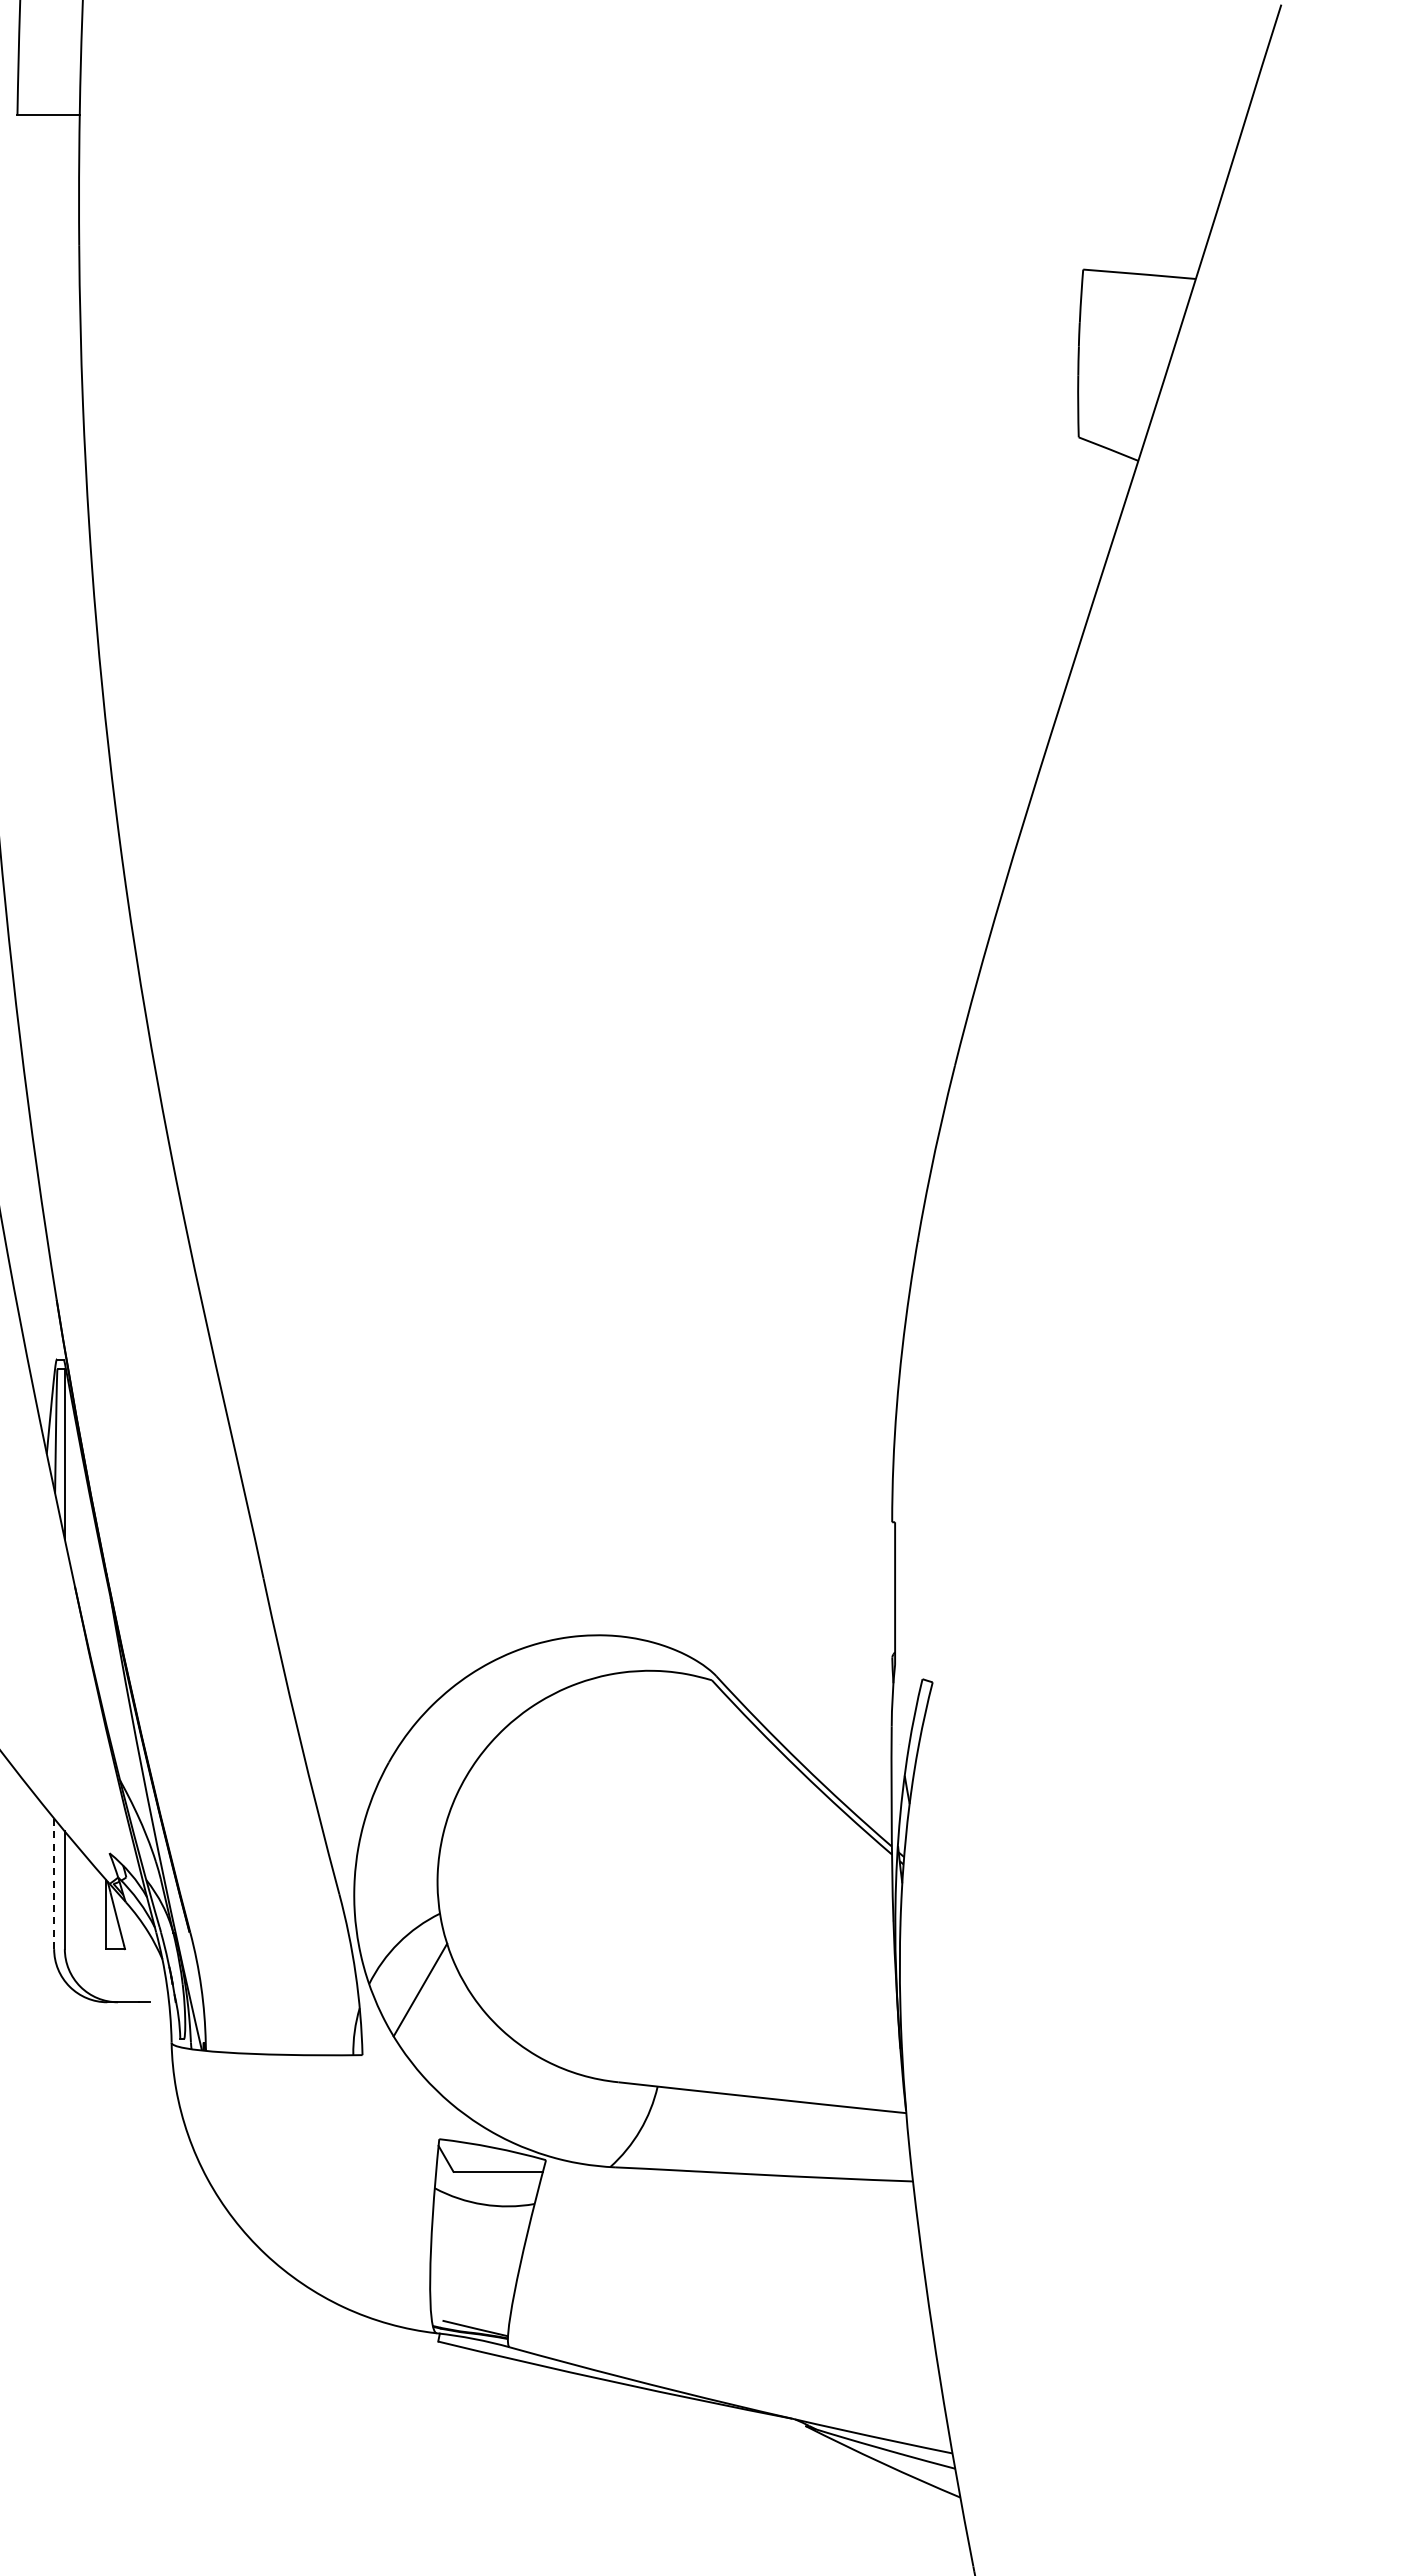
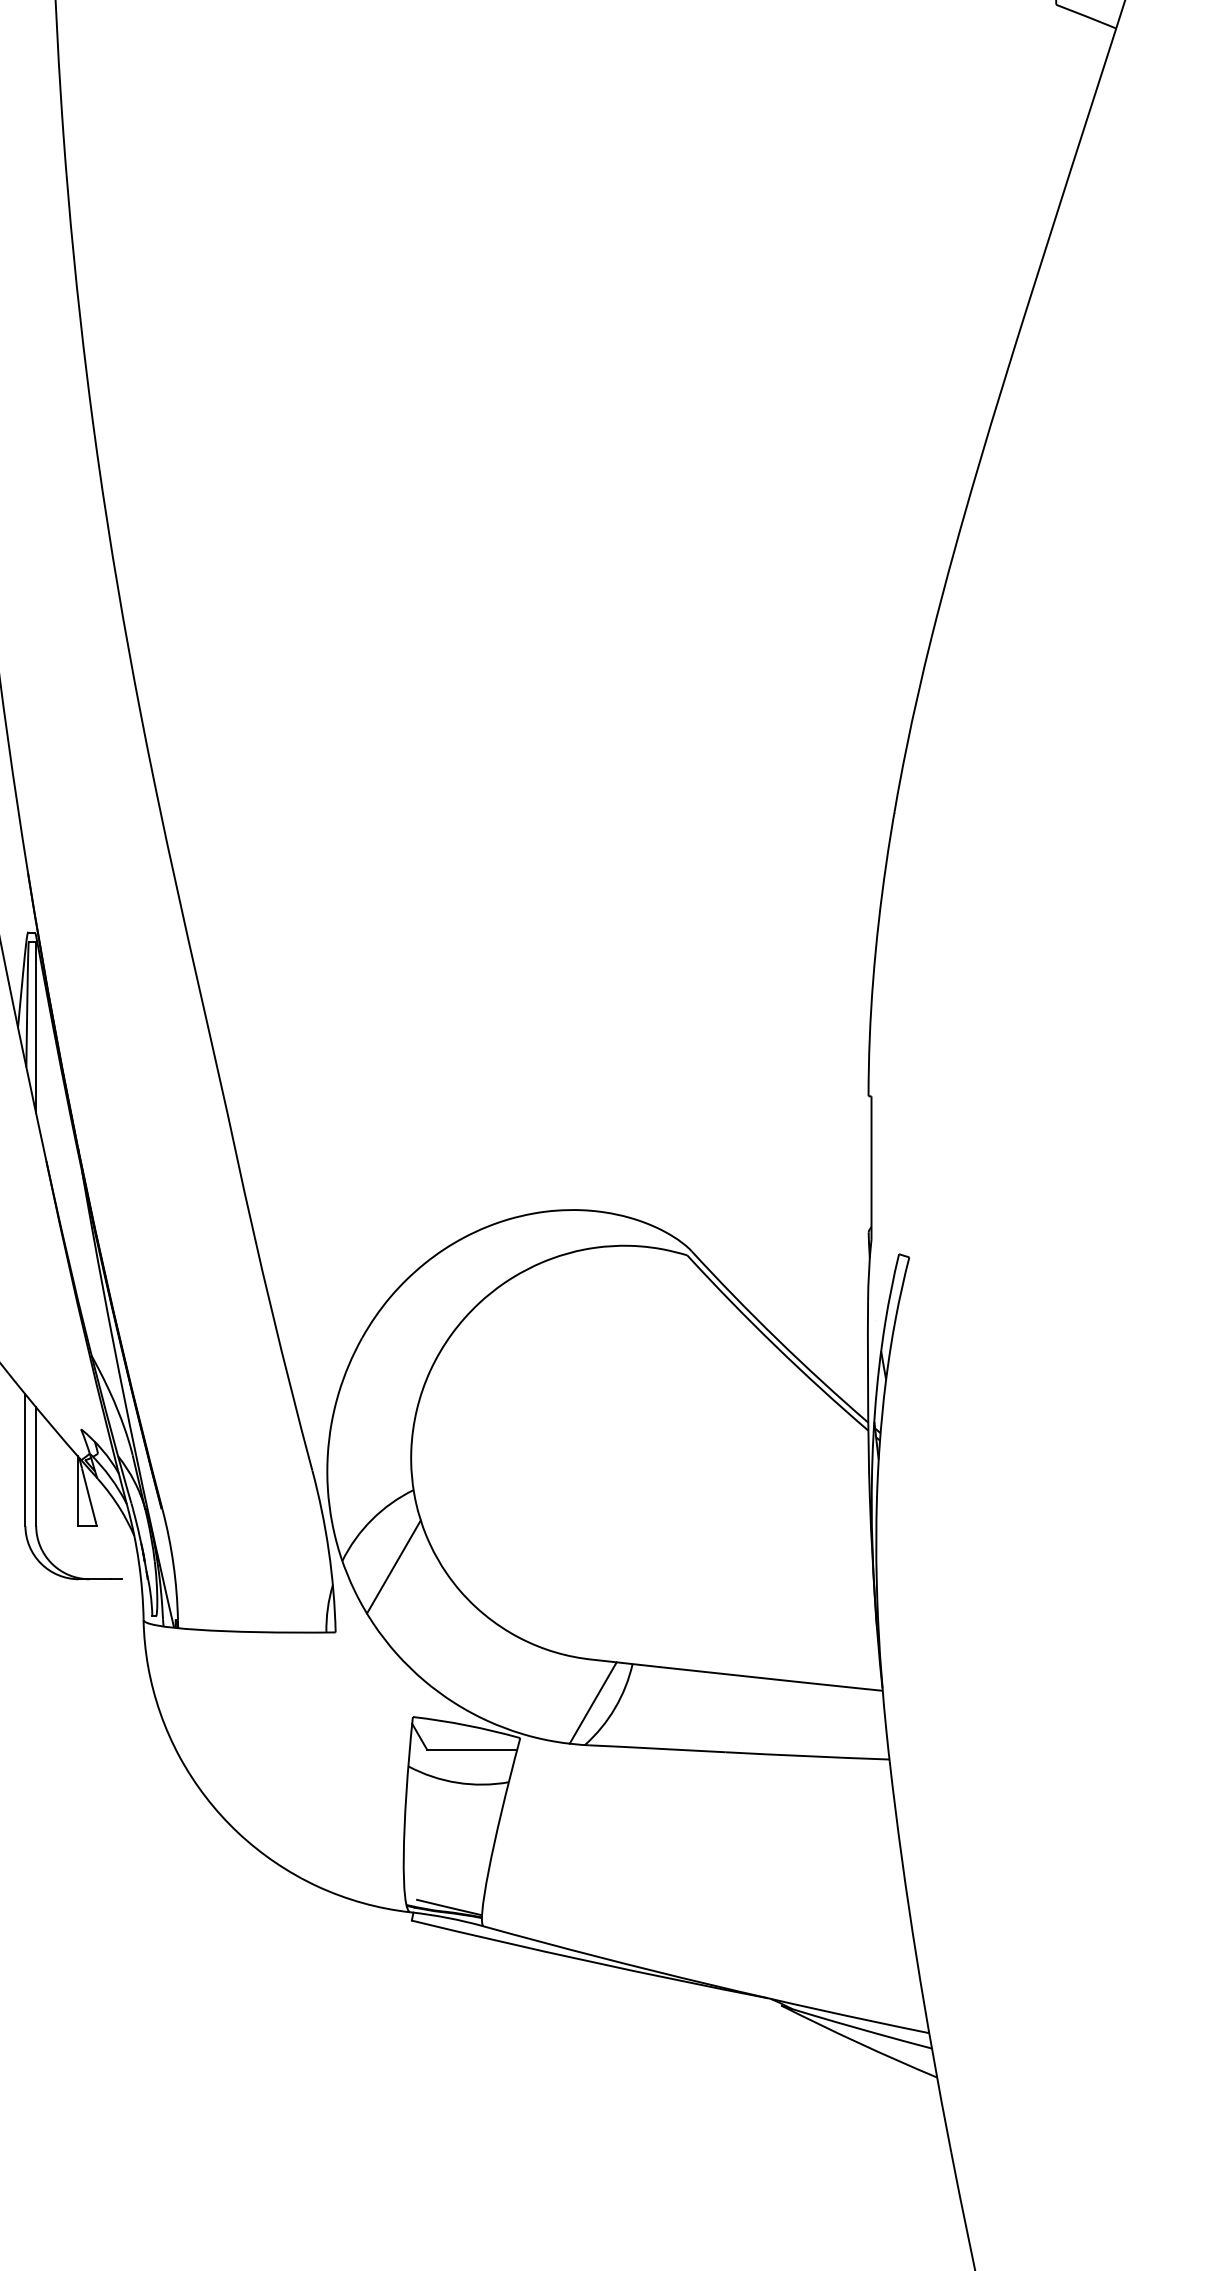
line: (54, 1883) -> (25, 1459), dashed -> solid
line: (618, 2124) -> (593, 1702), added

